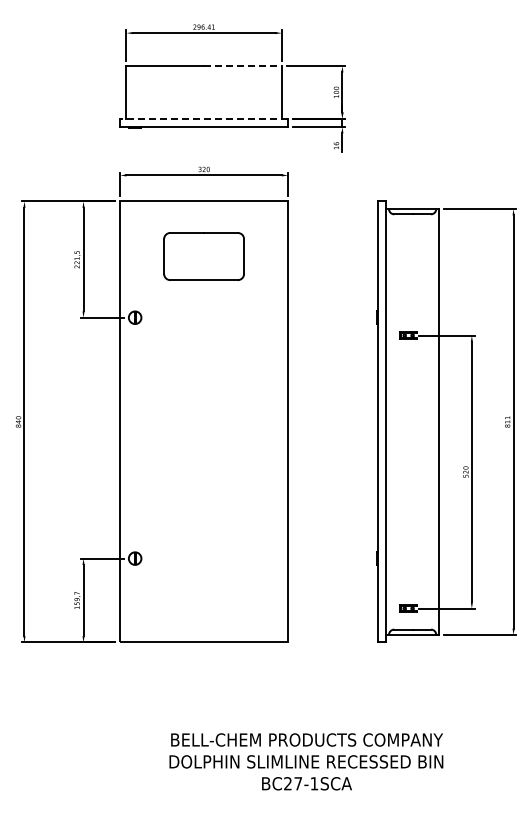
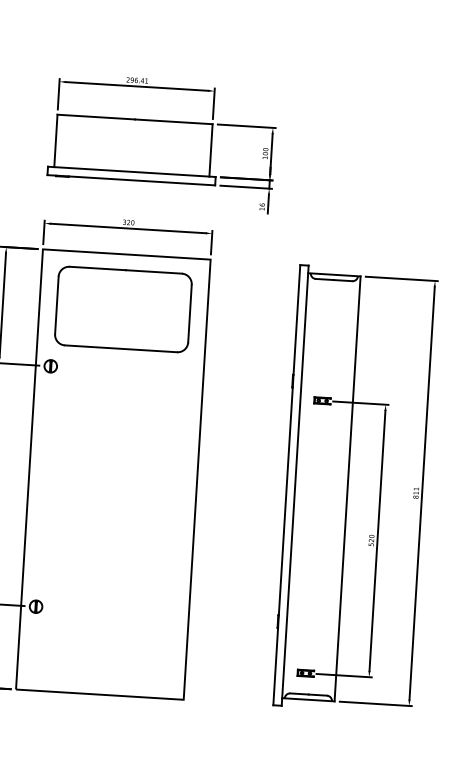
line: (243, 66) -> (174, 122), dashed -> solid
line: (204, 118) -> (132, 171), dashed -> solid
part: (203, 256) -> (122, 309), size x1.67

